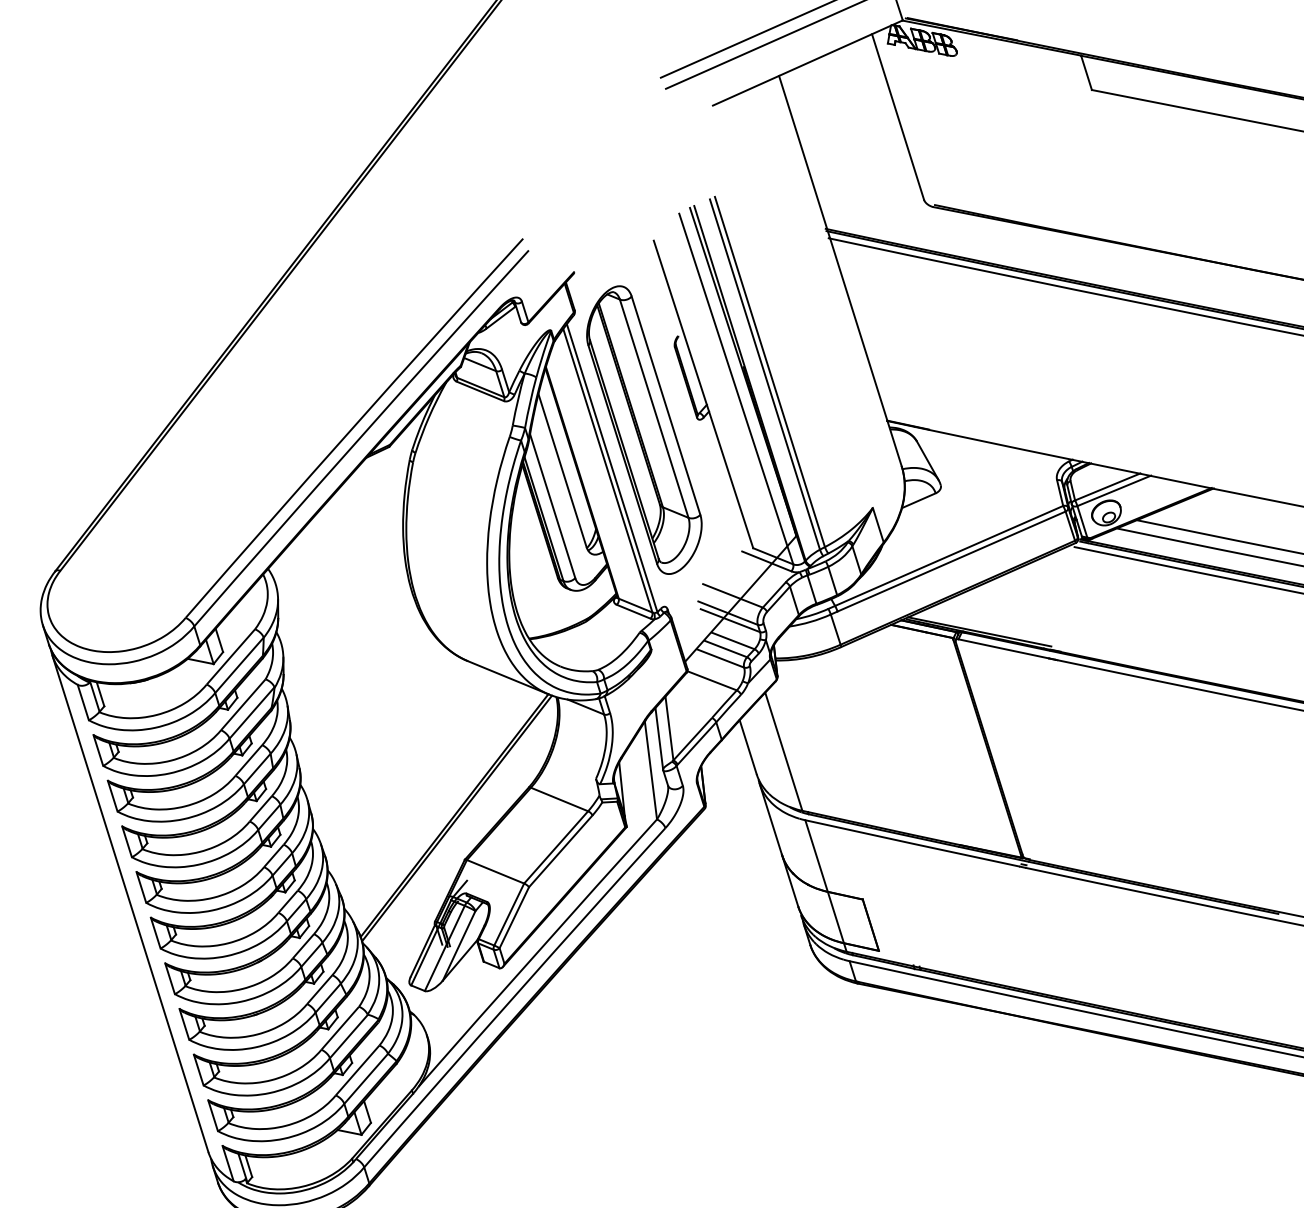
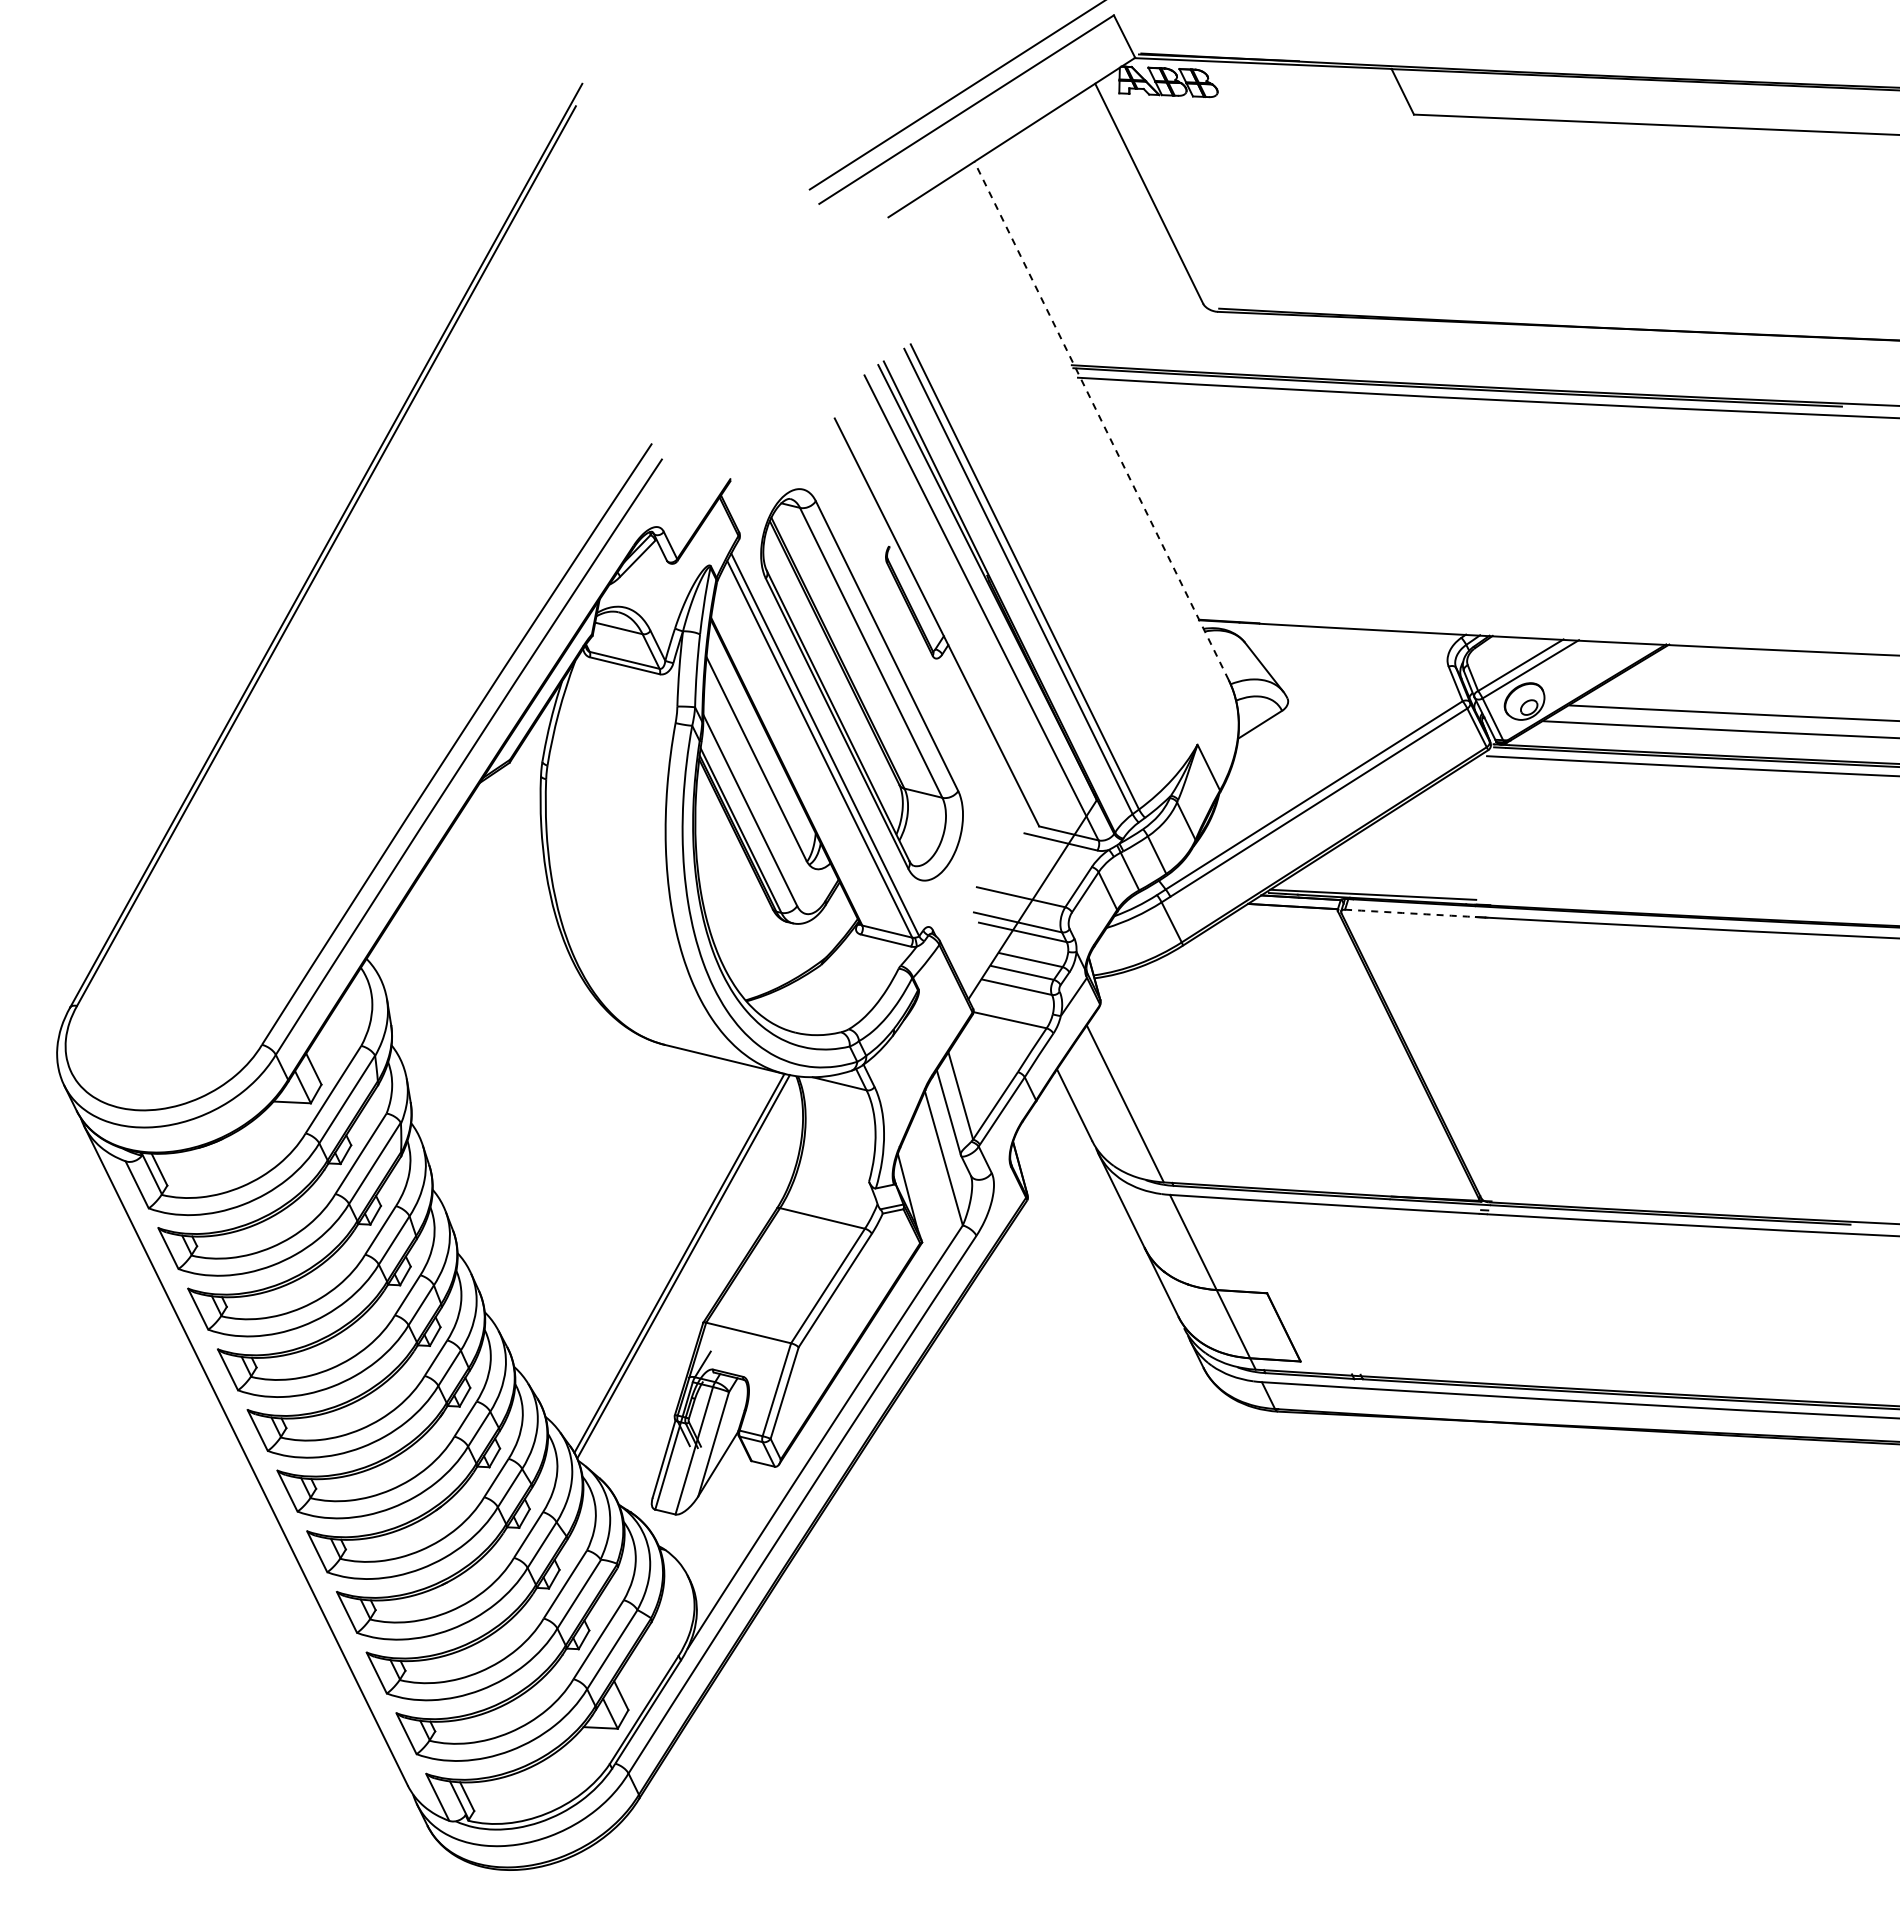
line: (840, 270) -> (1101, 420), solid -> dashed
arc: (1003, 648) -> (1410, 913), solid -> dashed

